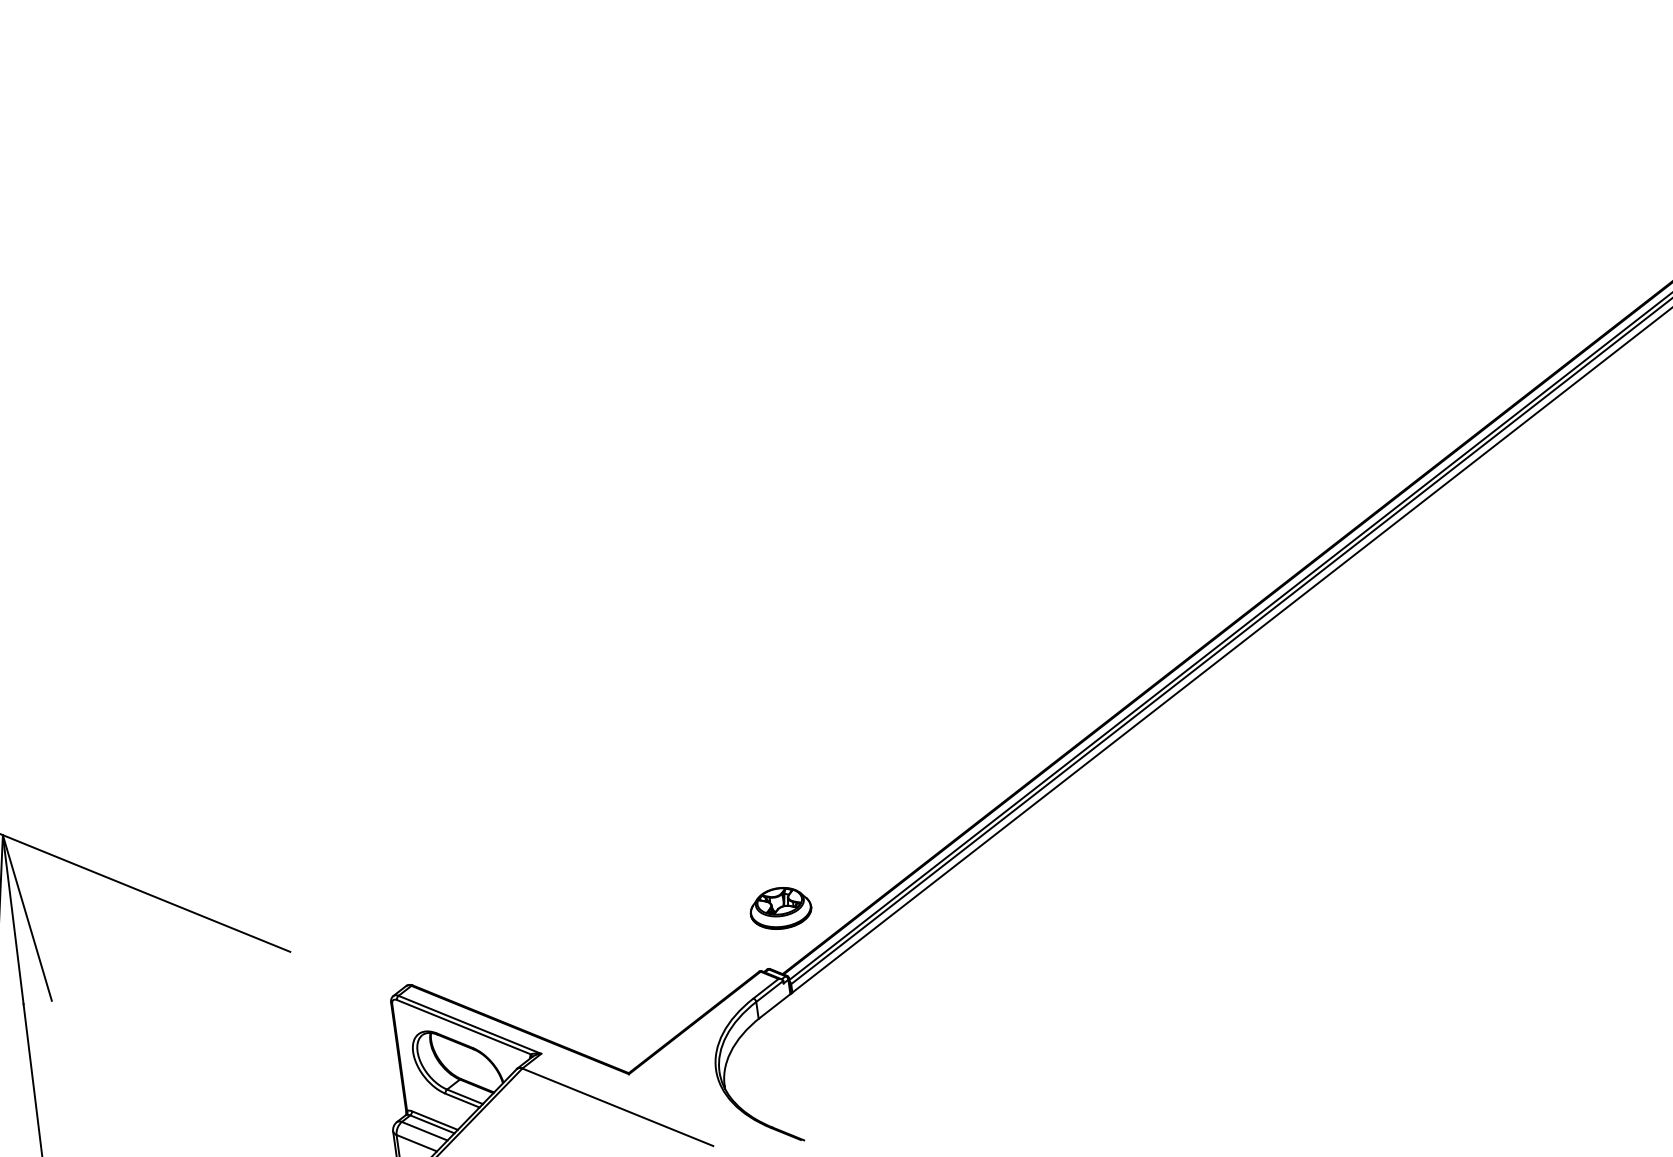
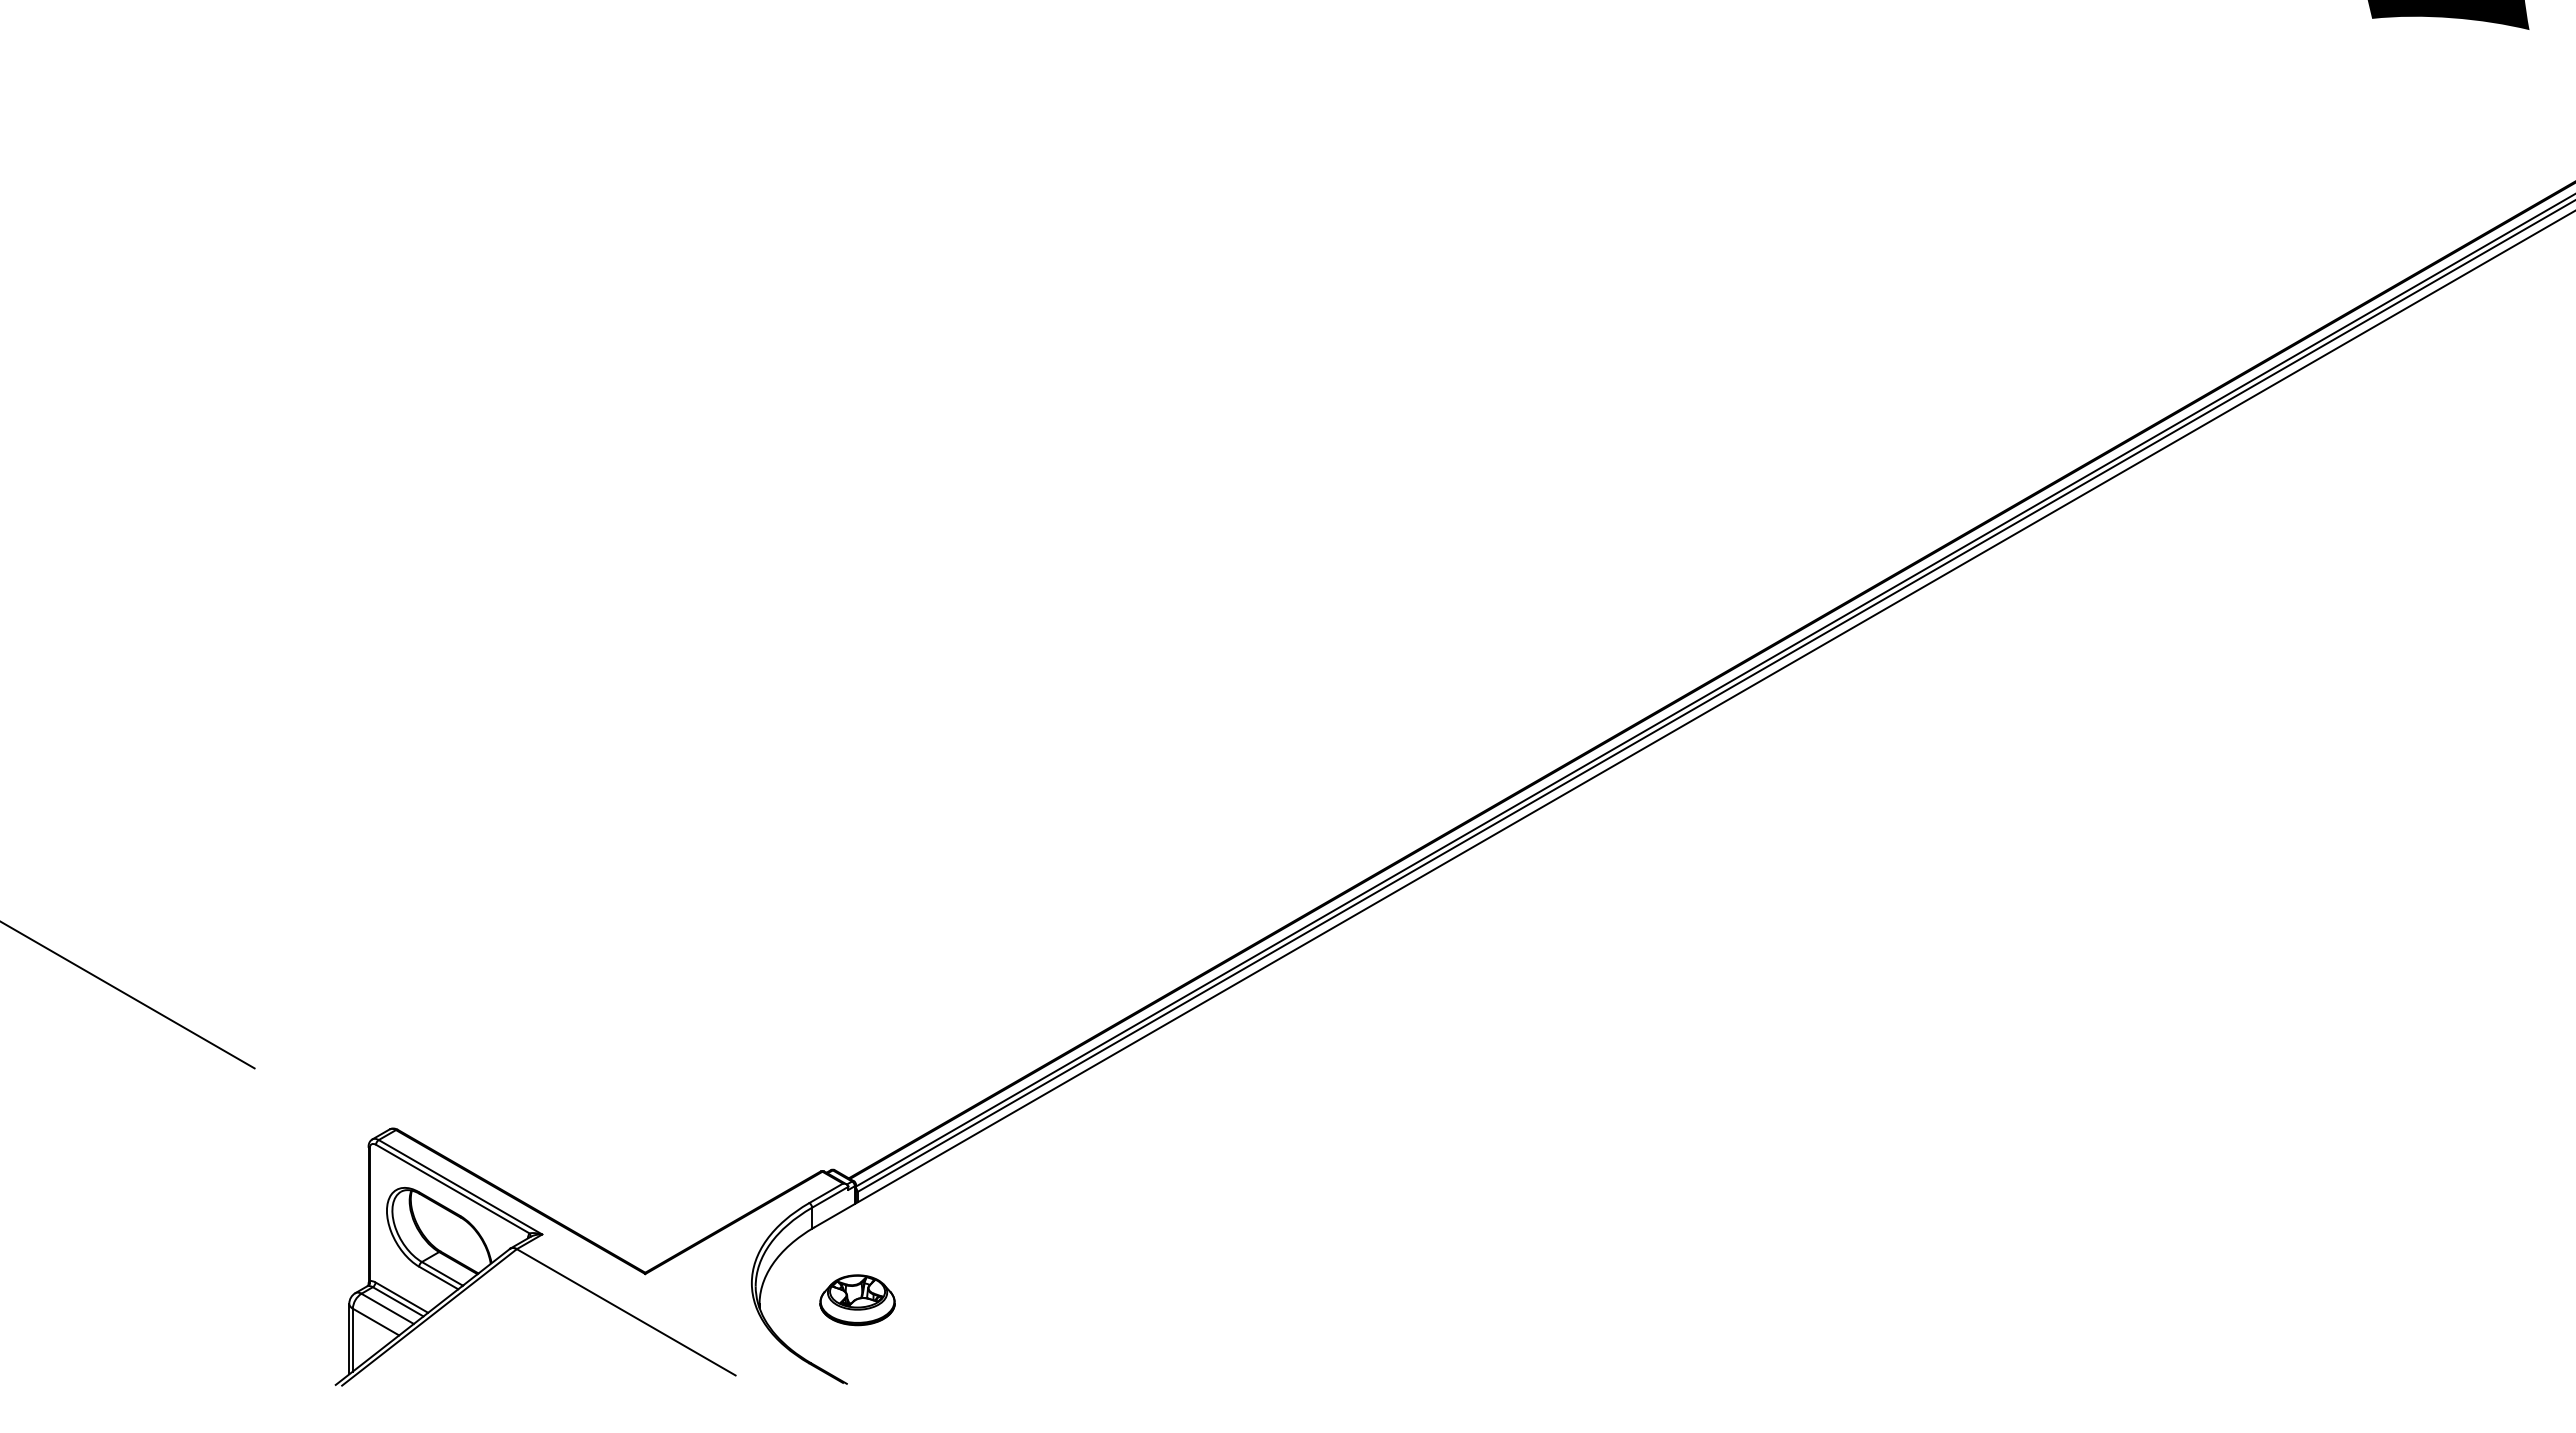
part: (780, 908) -> (857, 1300), moved

